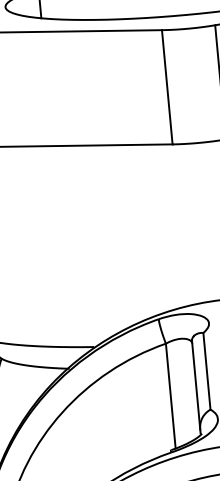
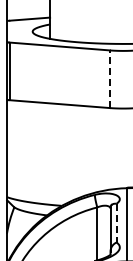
line: (166, 87) -> (109, 79), solid -> dashed
line: (206, 371) -> (116, 223), solid -> dashed

